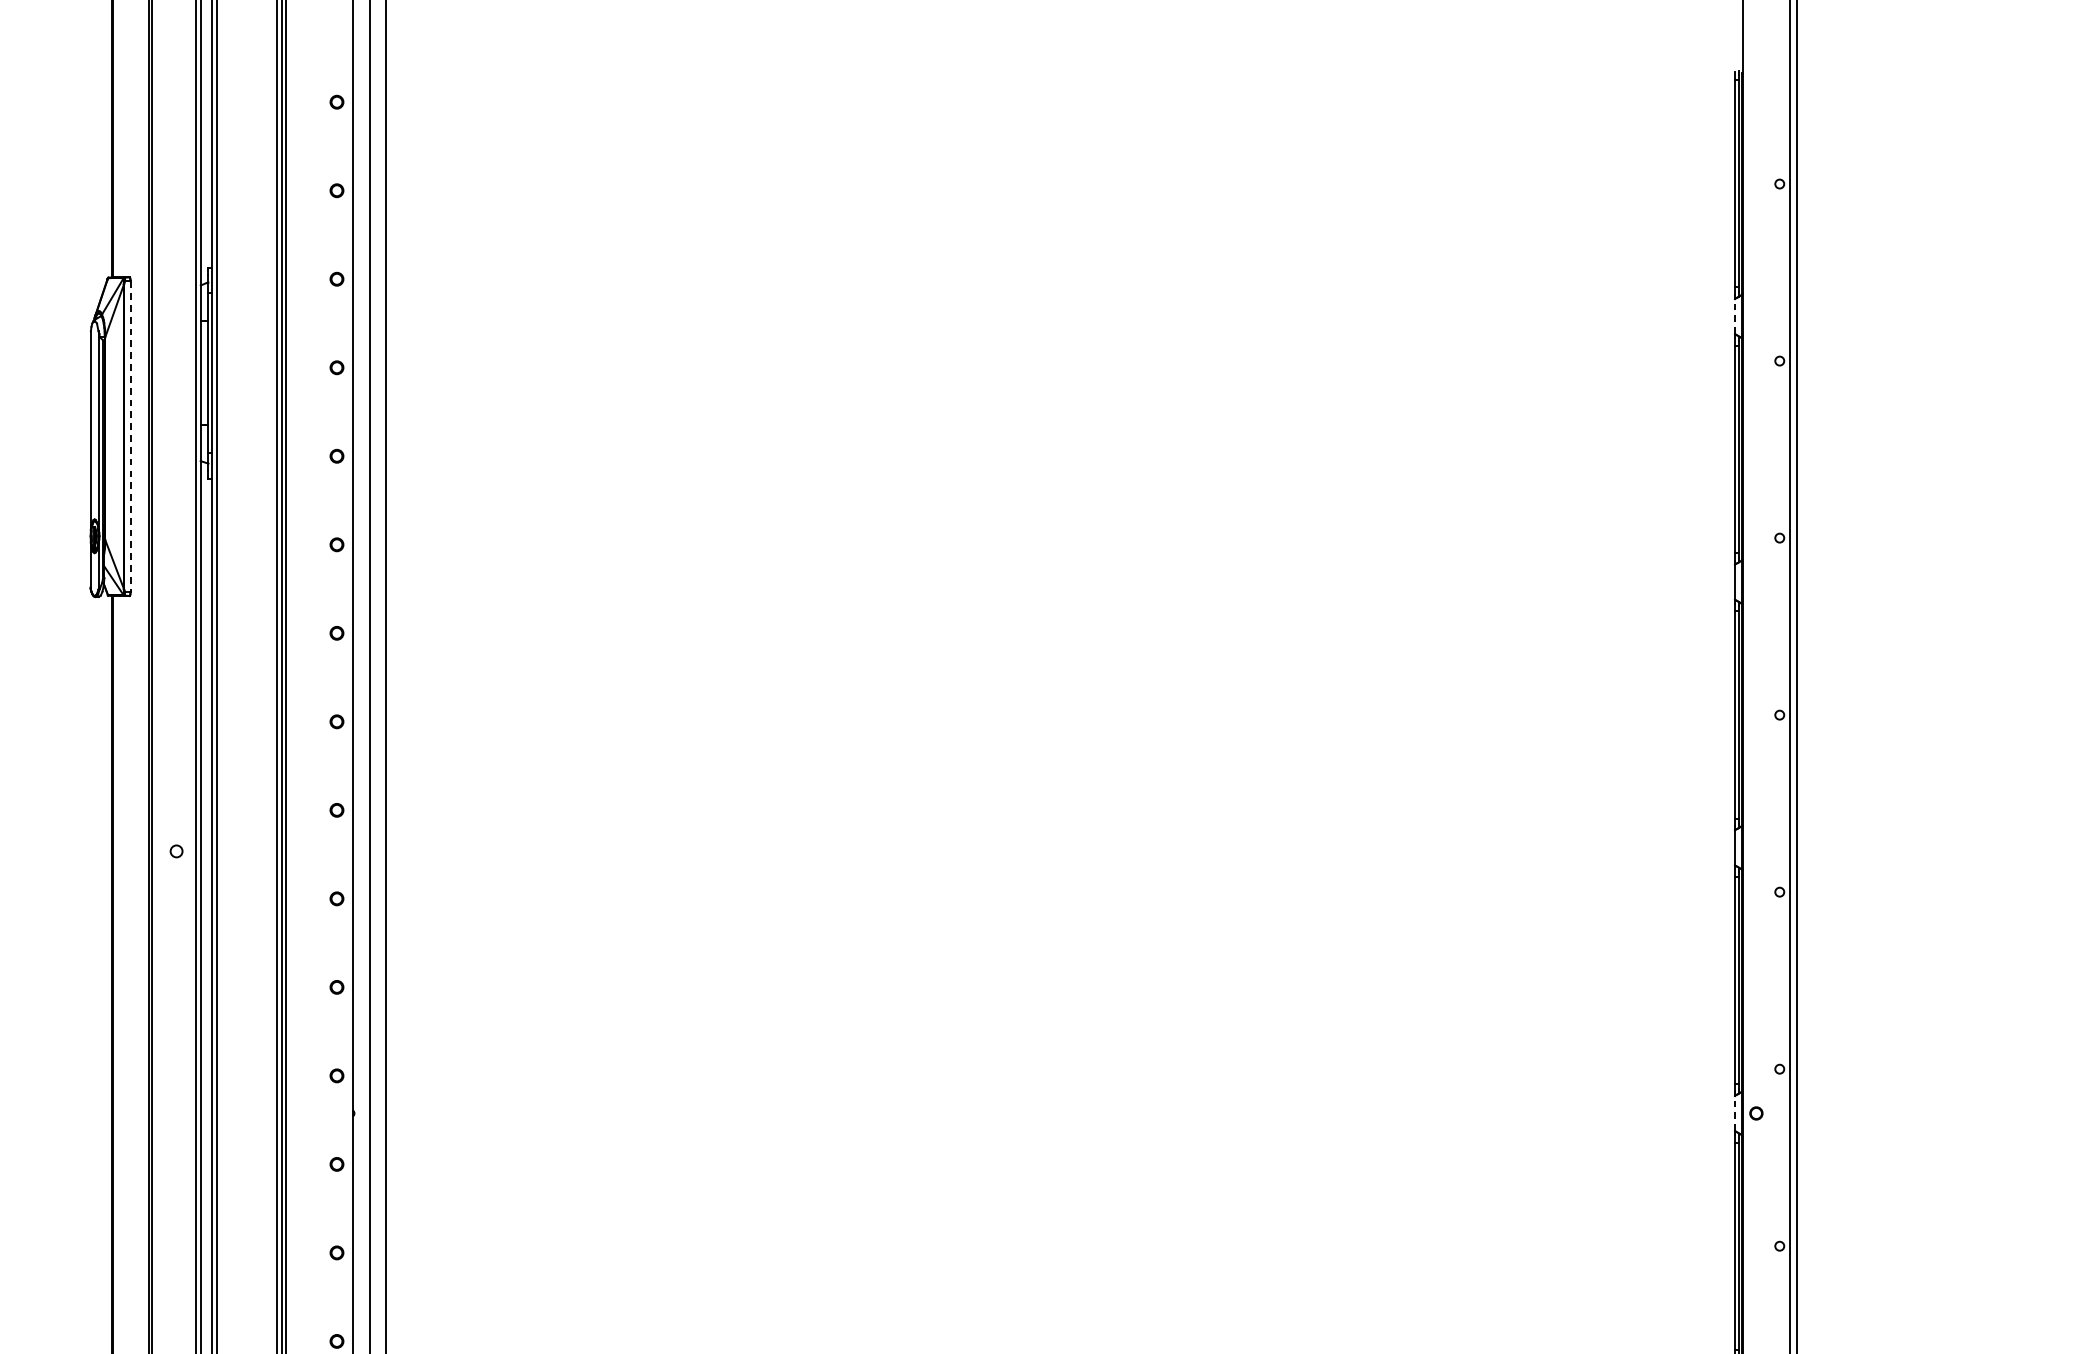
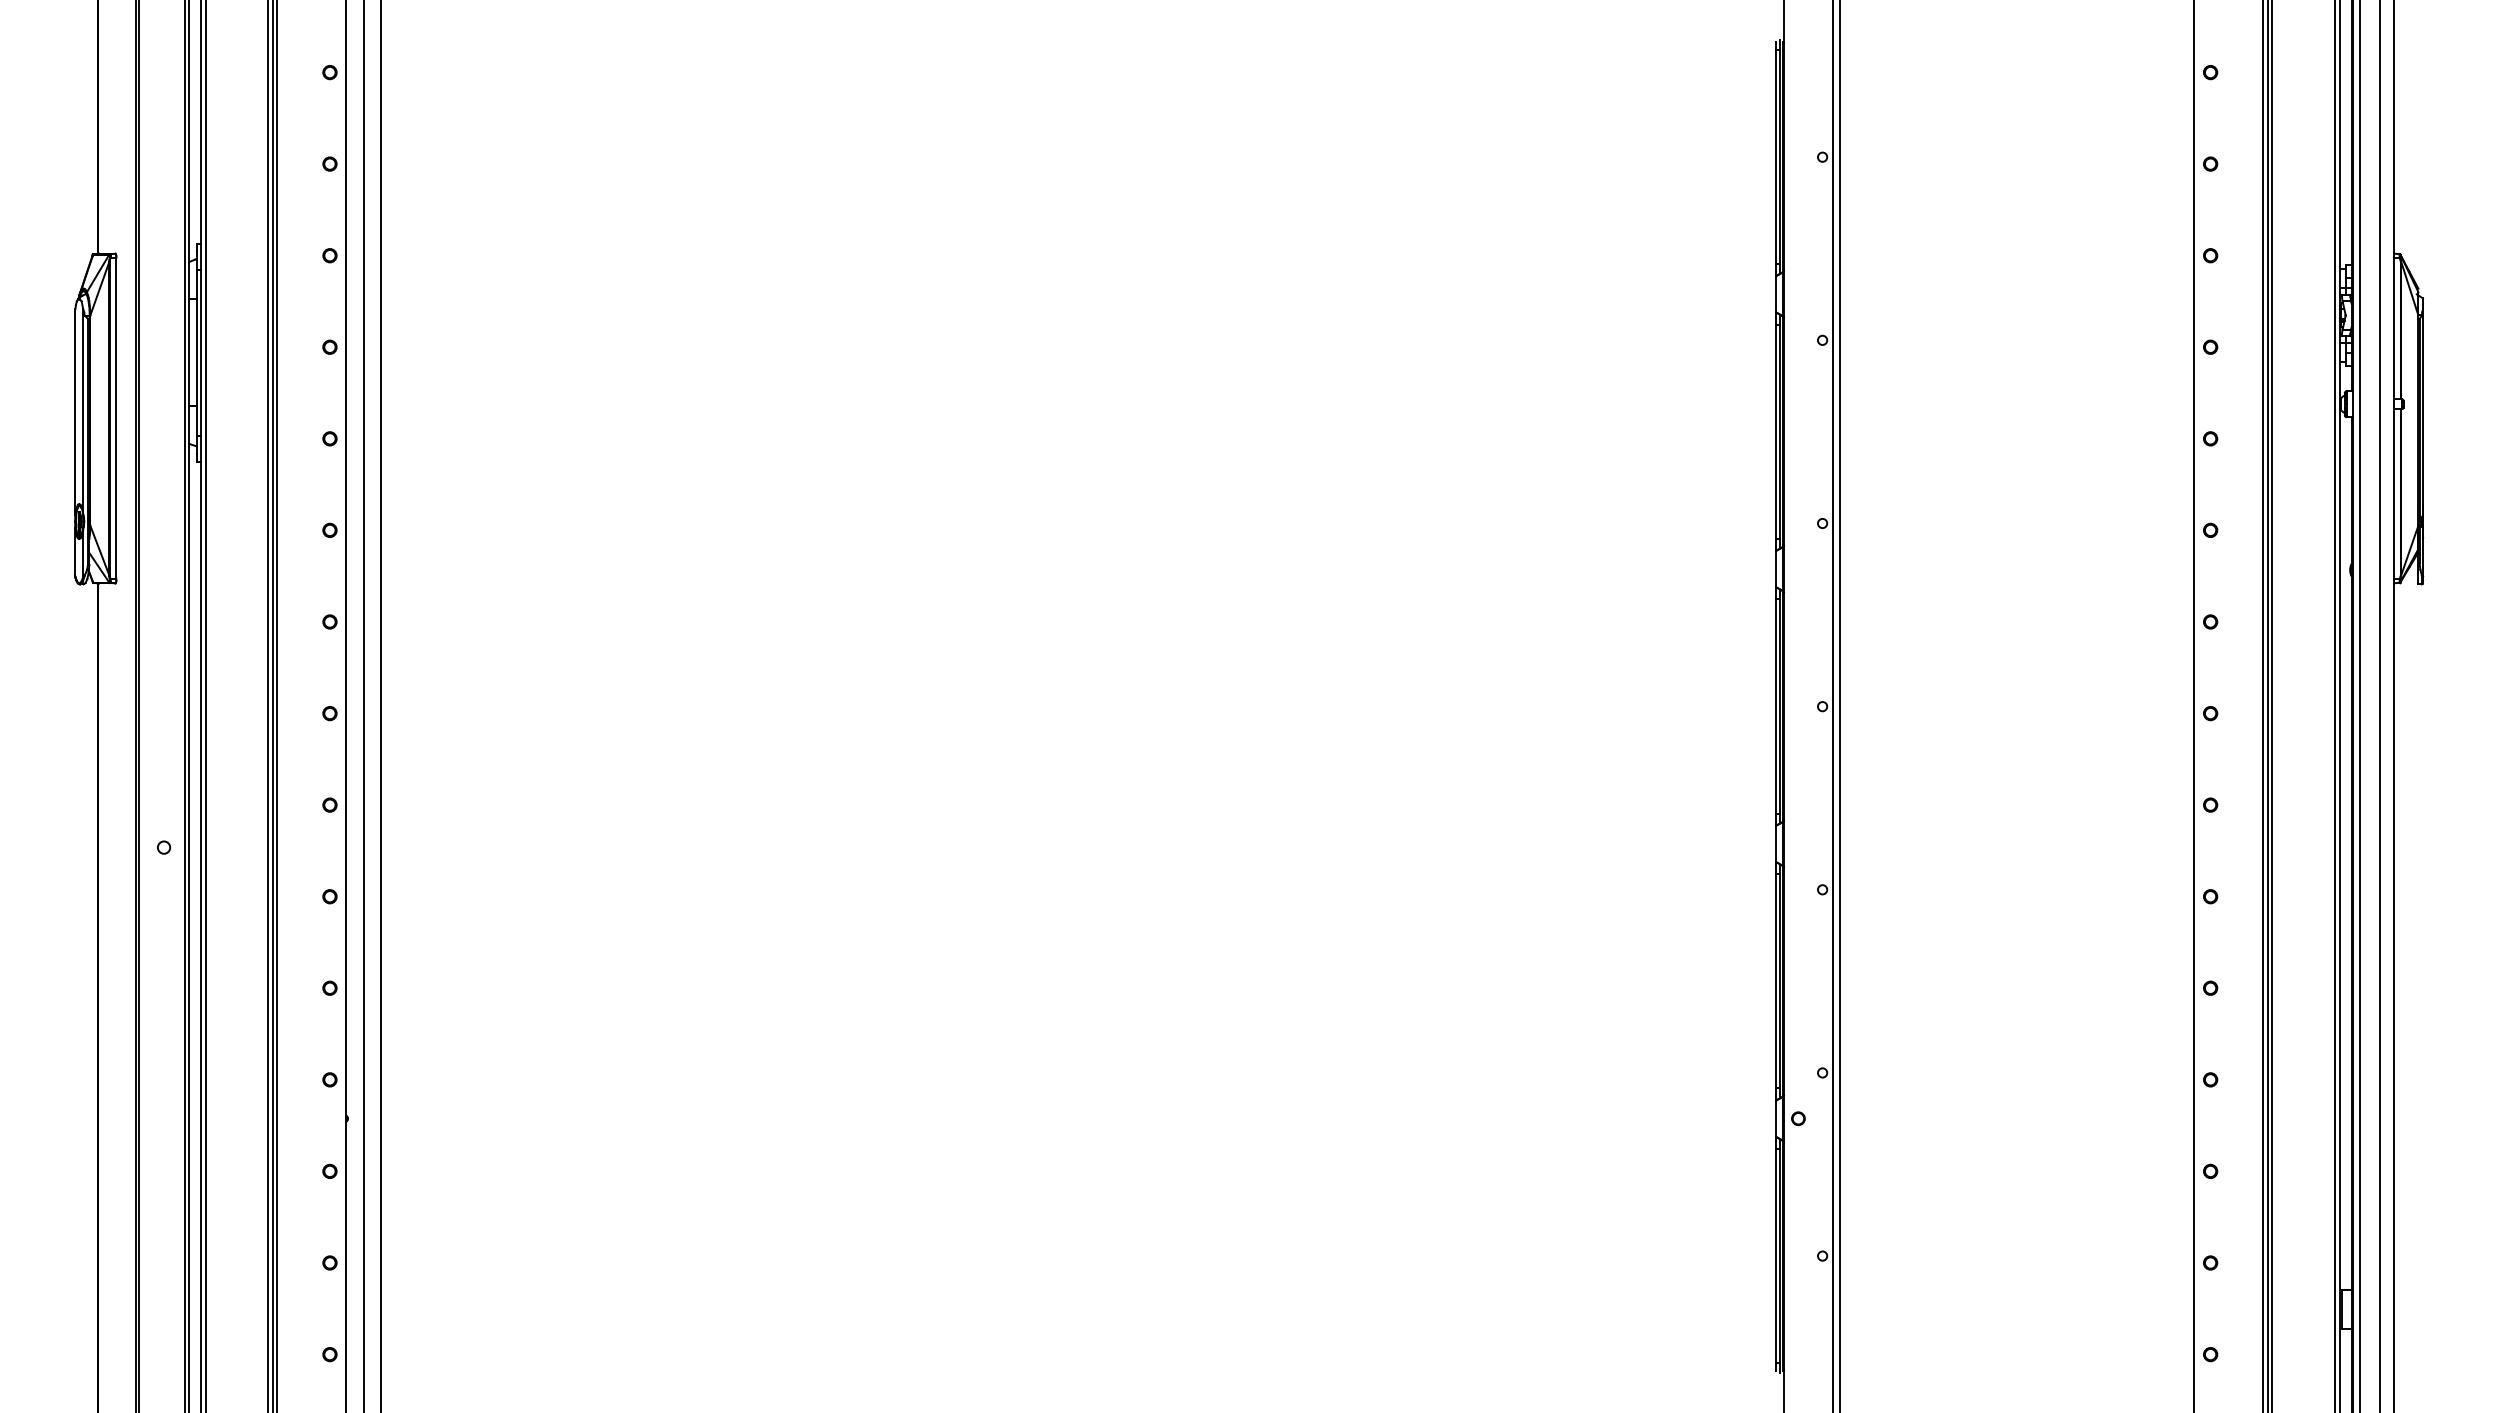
line: (1735, 315) -> (1776, 293), dashed -> solid
line: (130, 436) -> (116, 418), dashed -> solid
line: (1735, 1113) -> (1776, 1118), dashed -> solid

